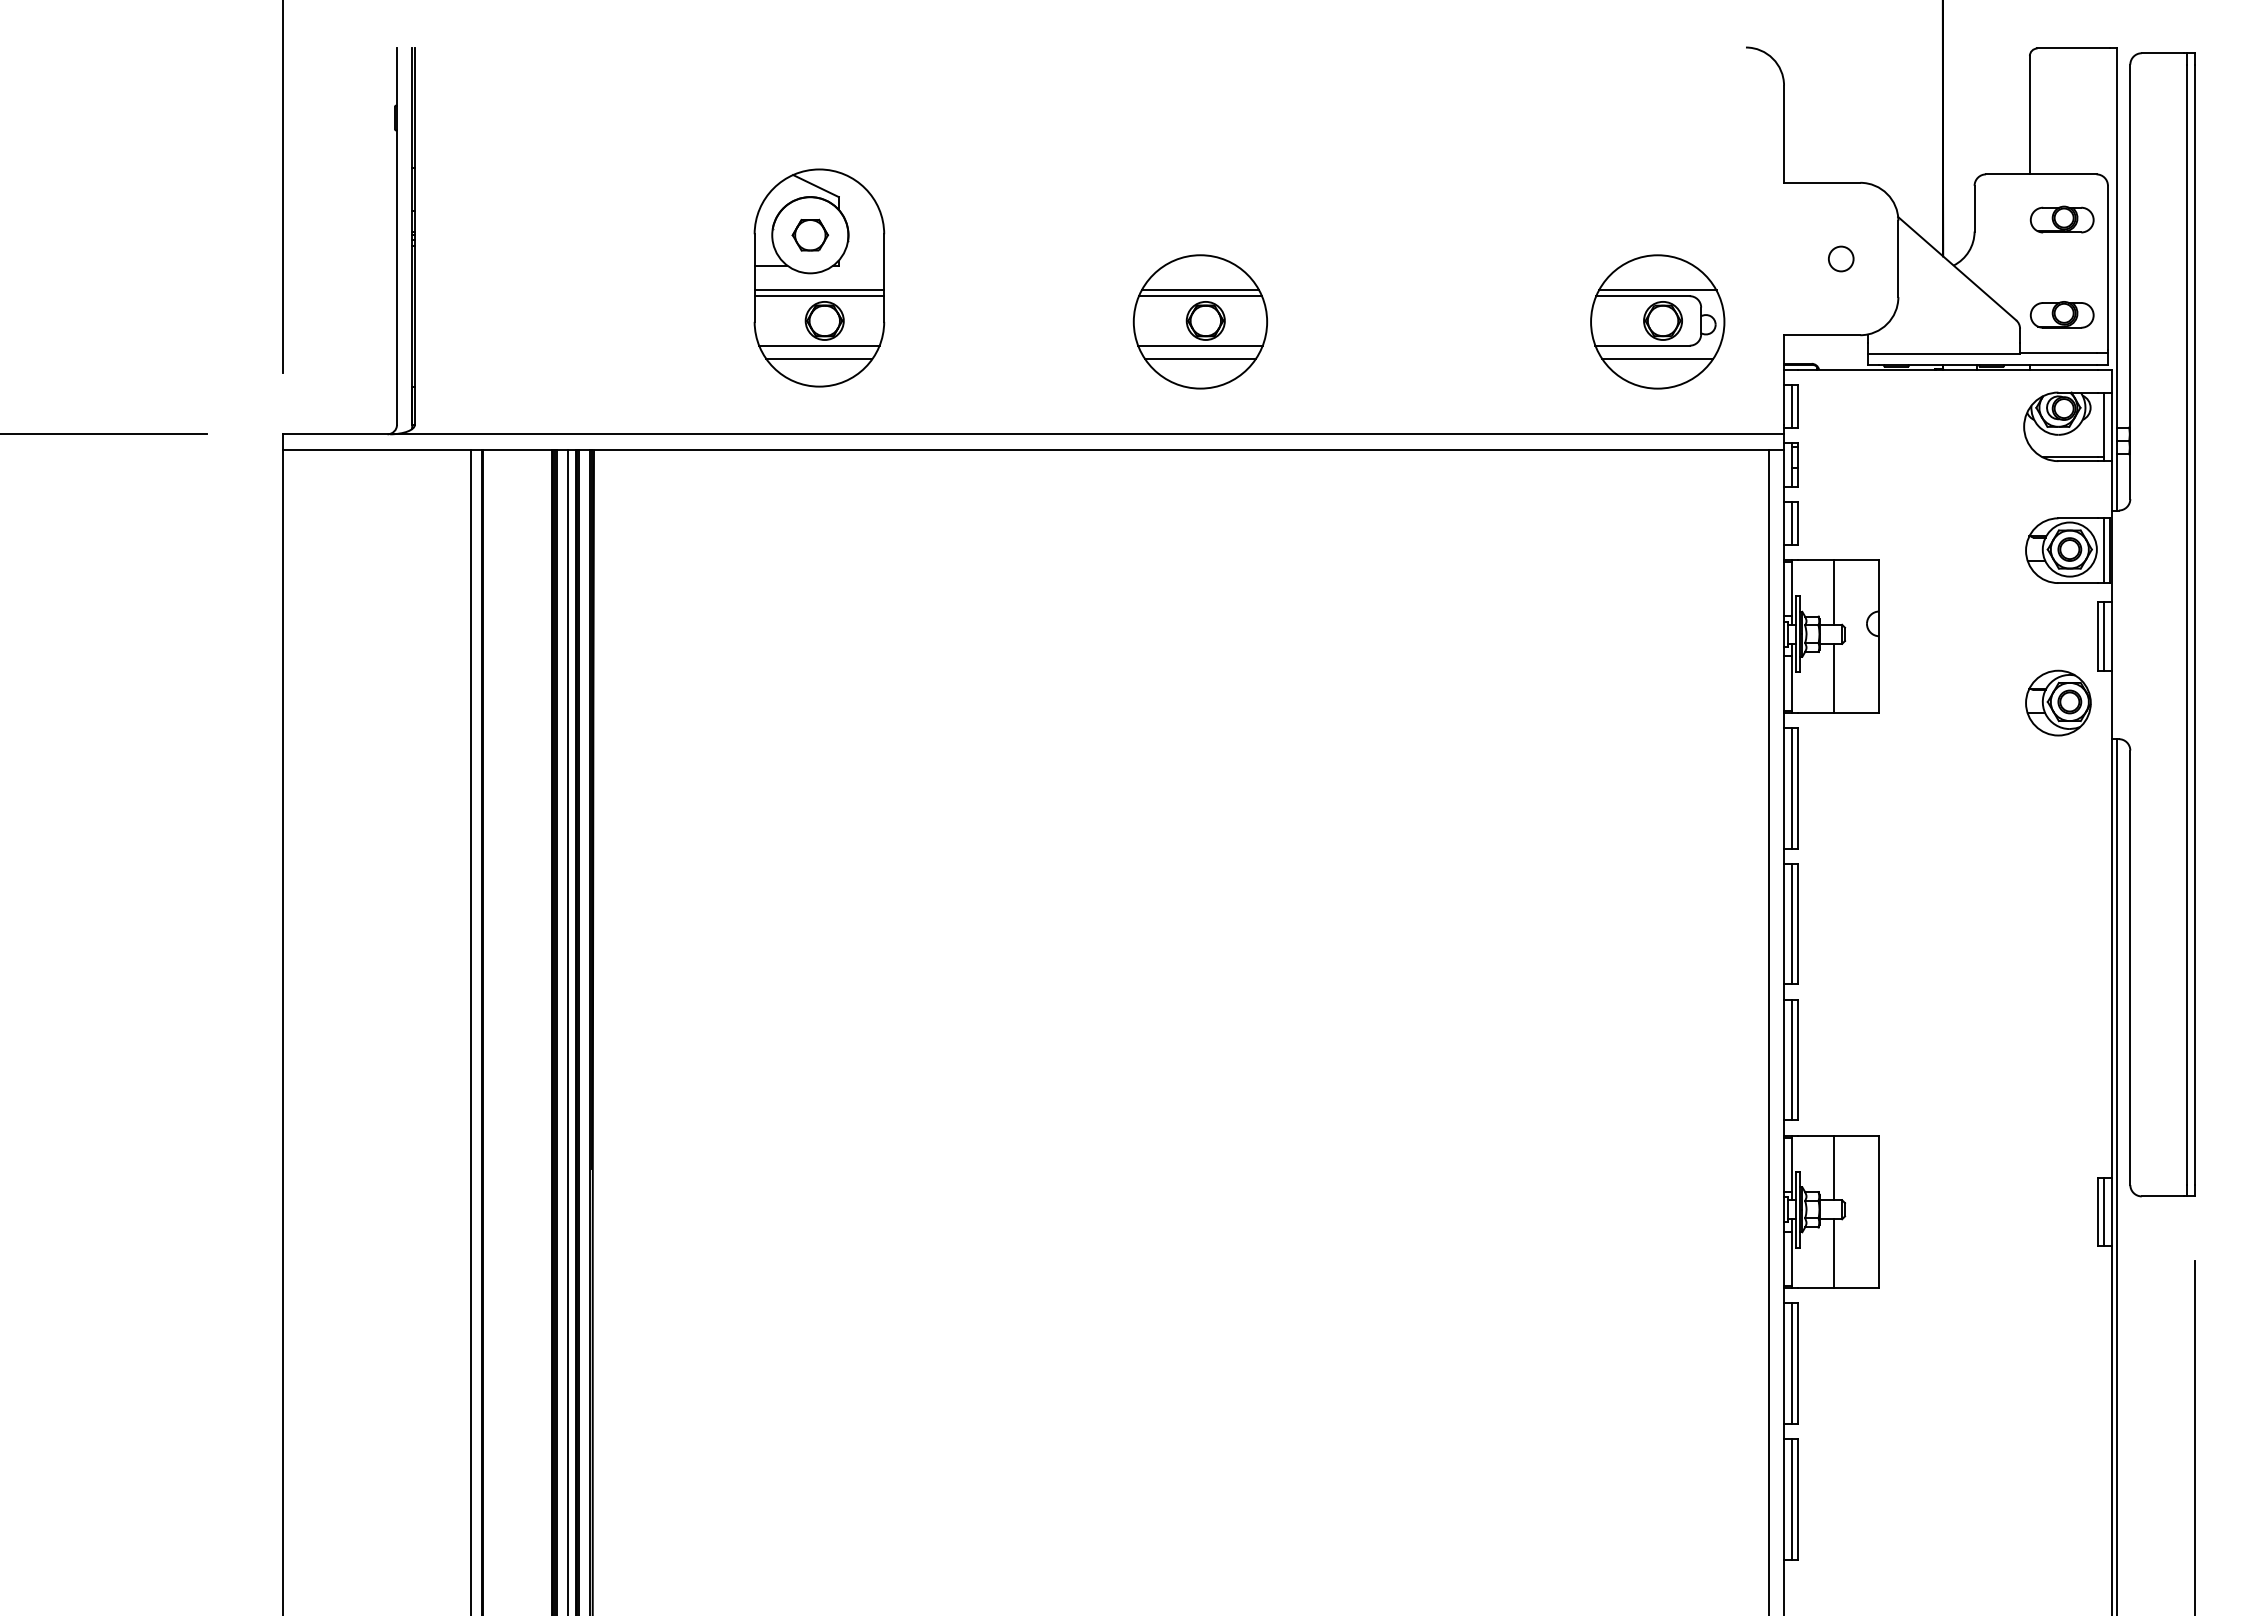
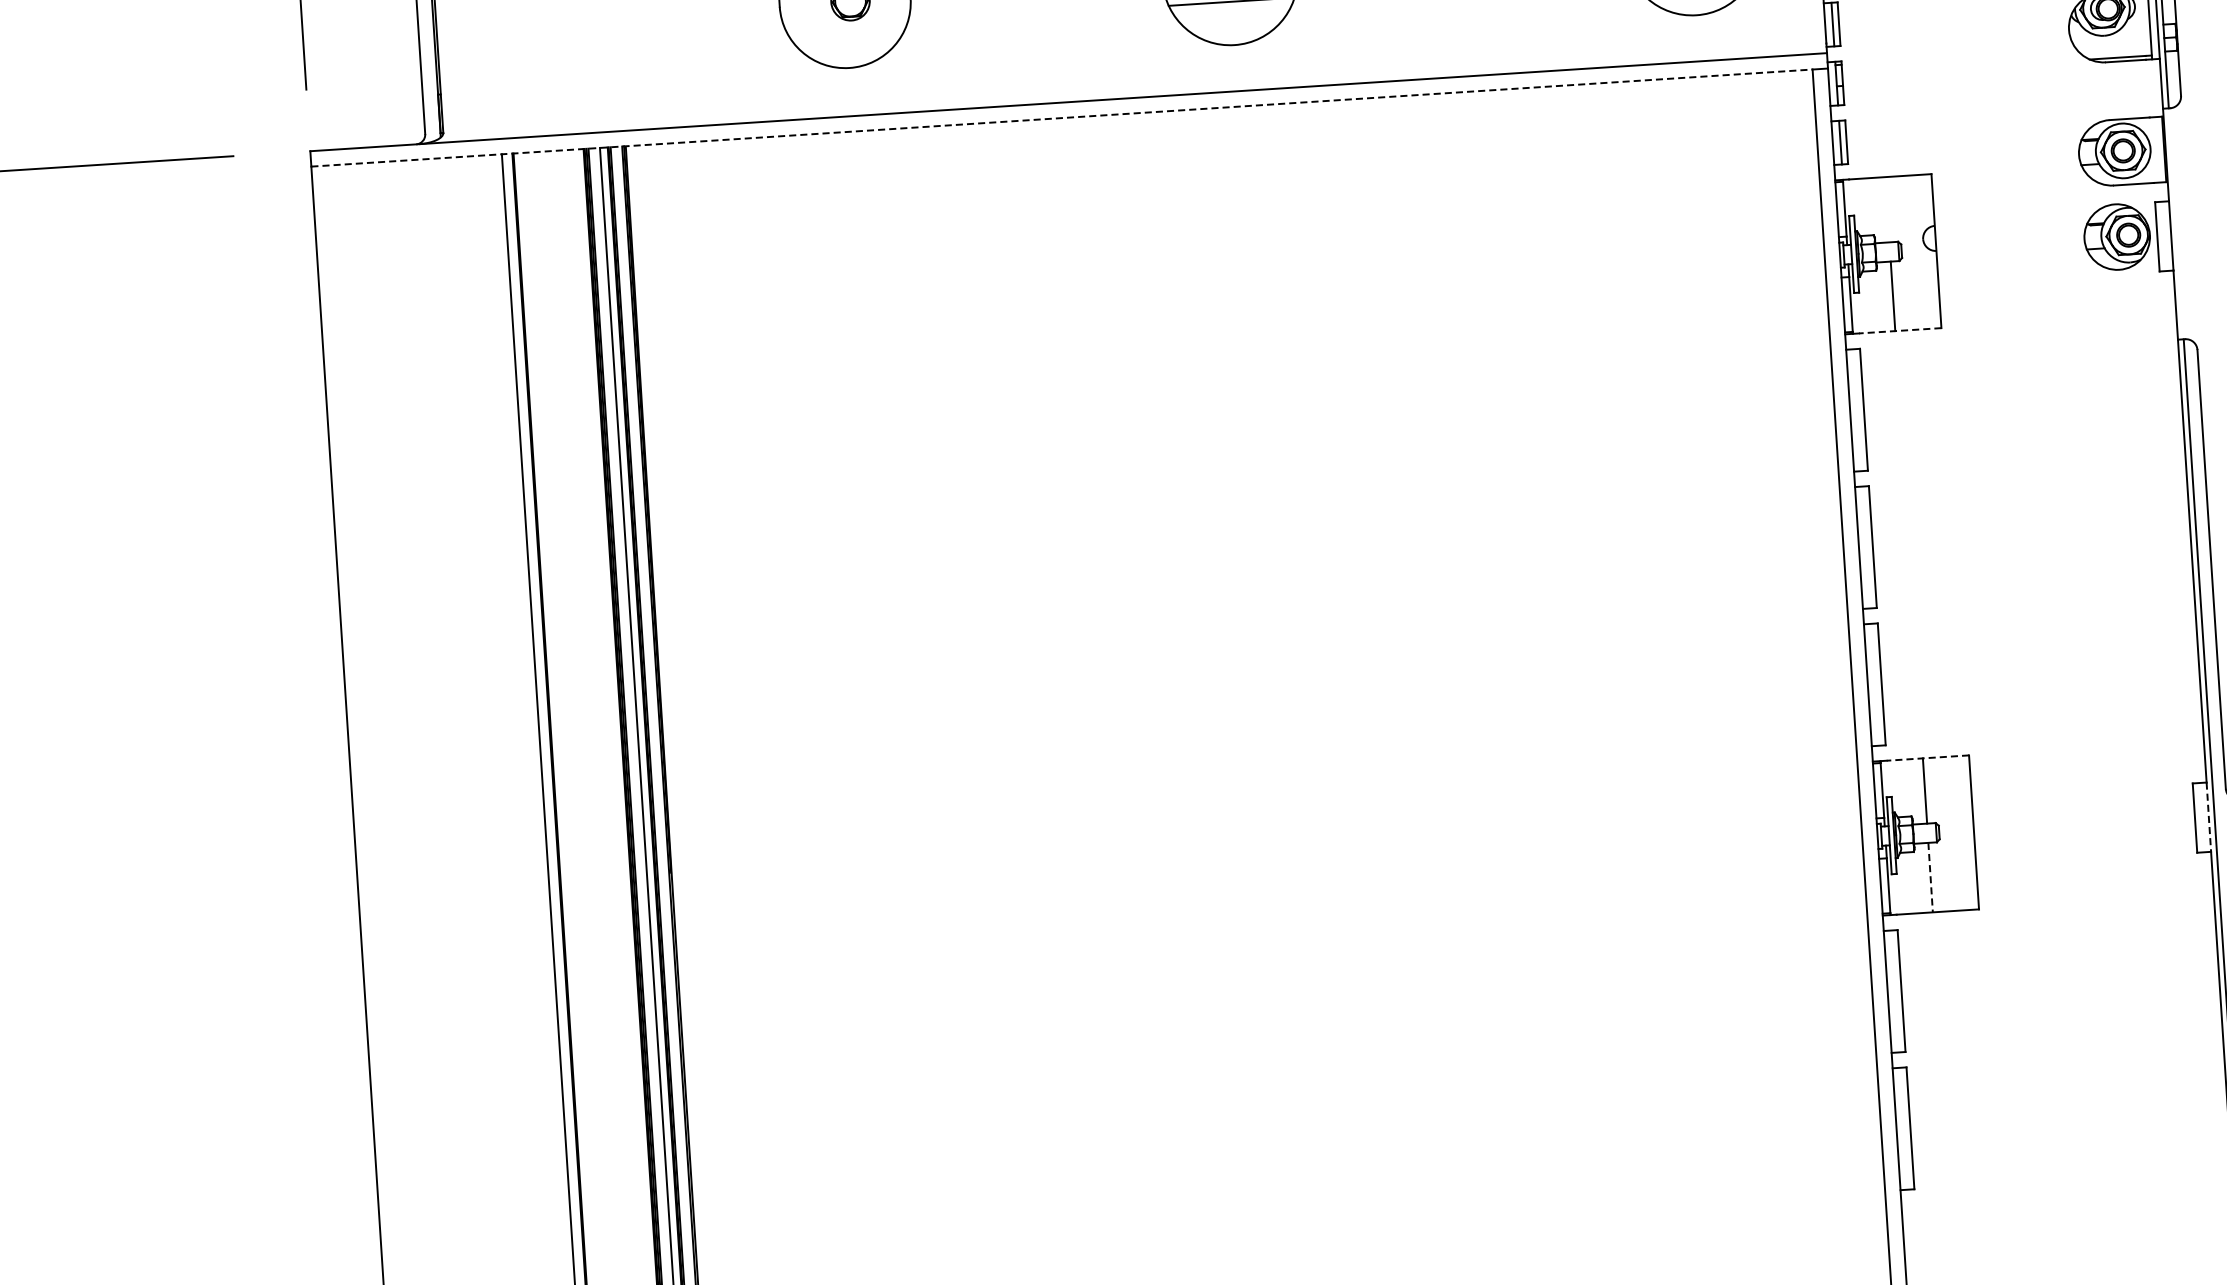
line: (819, 345) -> (846, 26), removed
line: (819, 359) -> (847, 40), removed
line: (1200, 359) -> (1232, 15), removed
line: (1026, 449) -> (1062, 117), solid -> dashed
line: (2103, 550) -> (2157, 149), removed
line: (1833, 592) -> (1887, 209), removed
line: (2104, 636) -> (2163, 236), removed
part: (2058, 702) -> (2117, 236), moved
line: (1838, 712) -> (1900, 330), solid -> dashed
line: (1791, 787) -> (1857, 409), removed
line: (1791, 923) -> (1866, 546), removed
line: (1791, 1059) -> (1875, 684), removed
line: (1838, 1135) -> (1927, 757), solid -> dashed
line: (2104, 1211) -> (2201, 817), removed
line: (2111, 1212) -> (2208, 817), solid -> dashed
line: (1833, 1254) -> (1930, 878), solid -> dashed
line: (1791, 1363) -> (1895, 991), removed
line: (1791, 1499) -> (1904, 1128), removed

